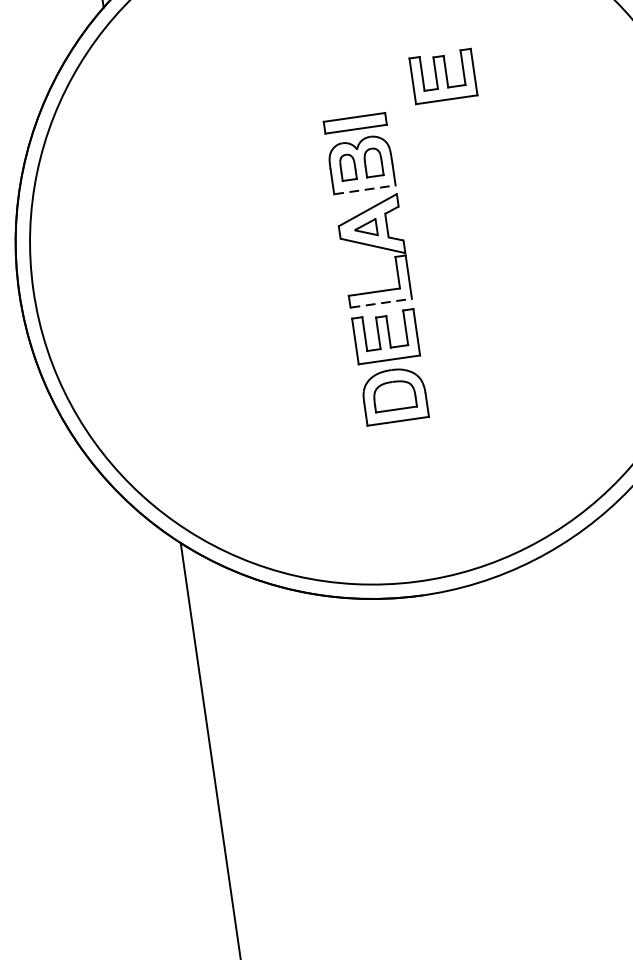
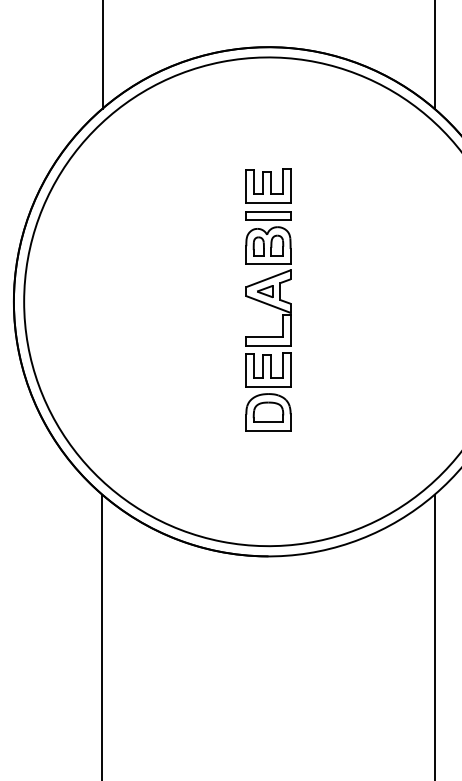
part: (443, 75) -> (268, 185), moved
line: (365, 190) -> (268, 264), dashed -> solid
line: (381, 302) -> (268, 345), dashed -> solid

